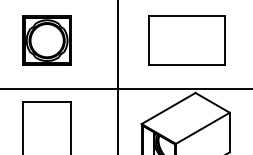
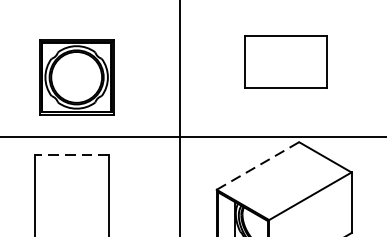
part: (46, 40) -> (75, 77), moved
part: (186, 40) -> (285, 61), size x0.7
line: (46, 101) -> (71, 155), solid -> dashed
line: (169, 108) -> (259, 165), solid -> dashed

